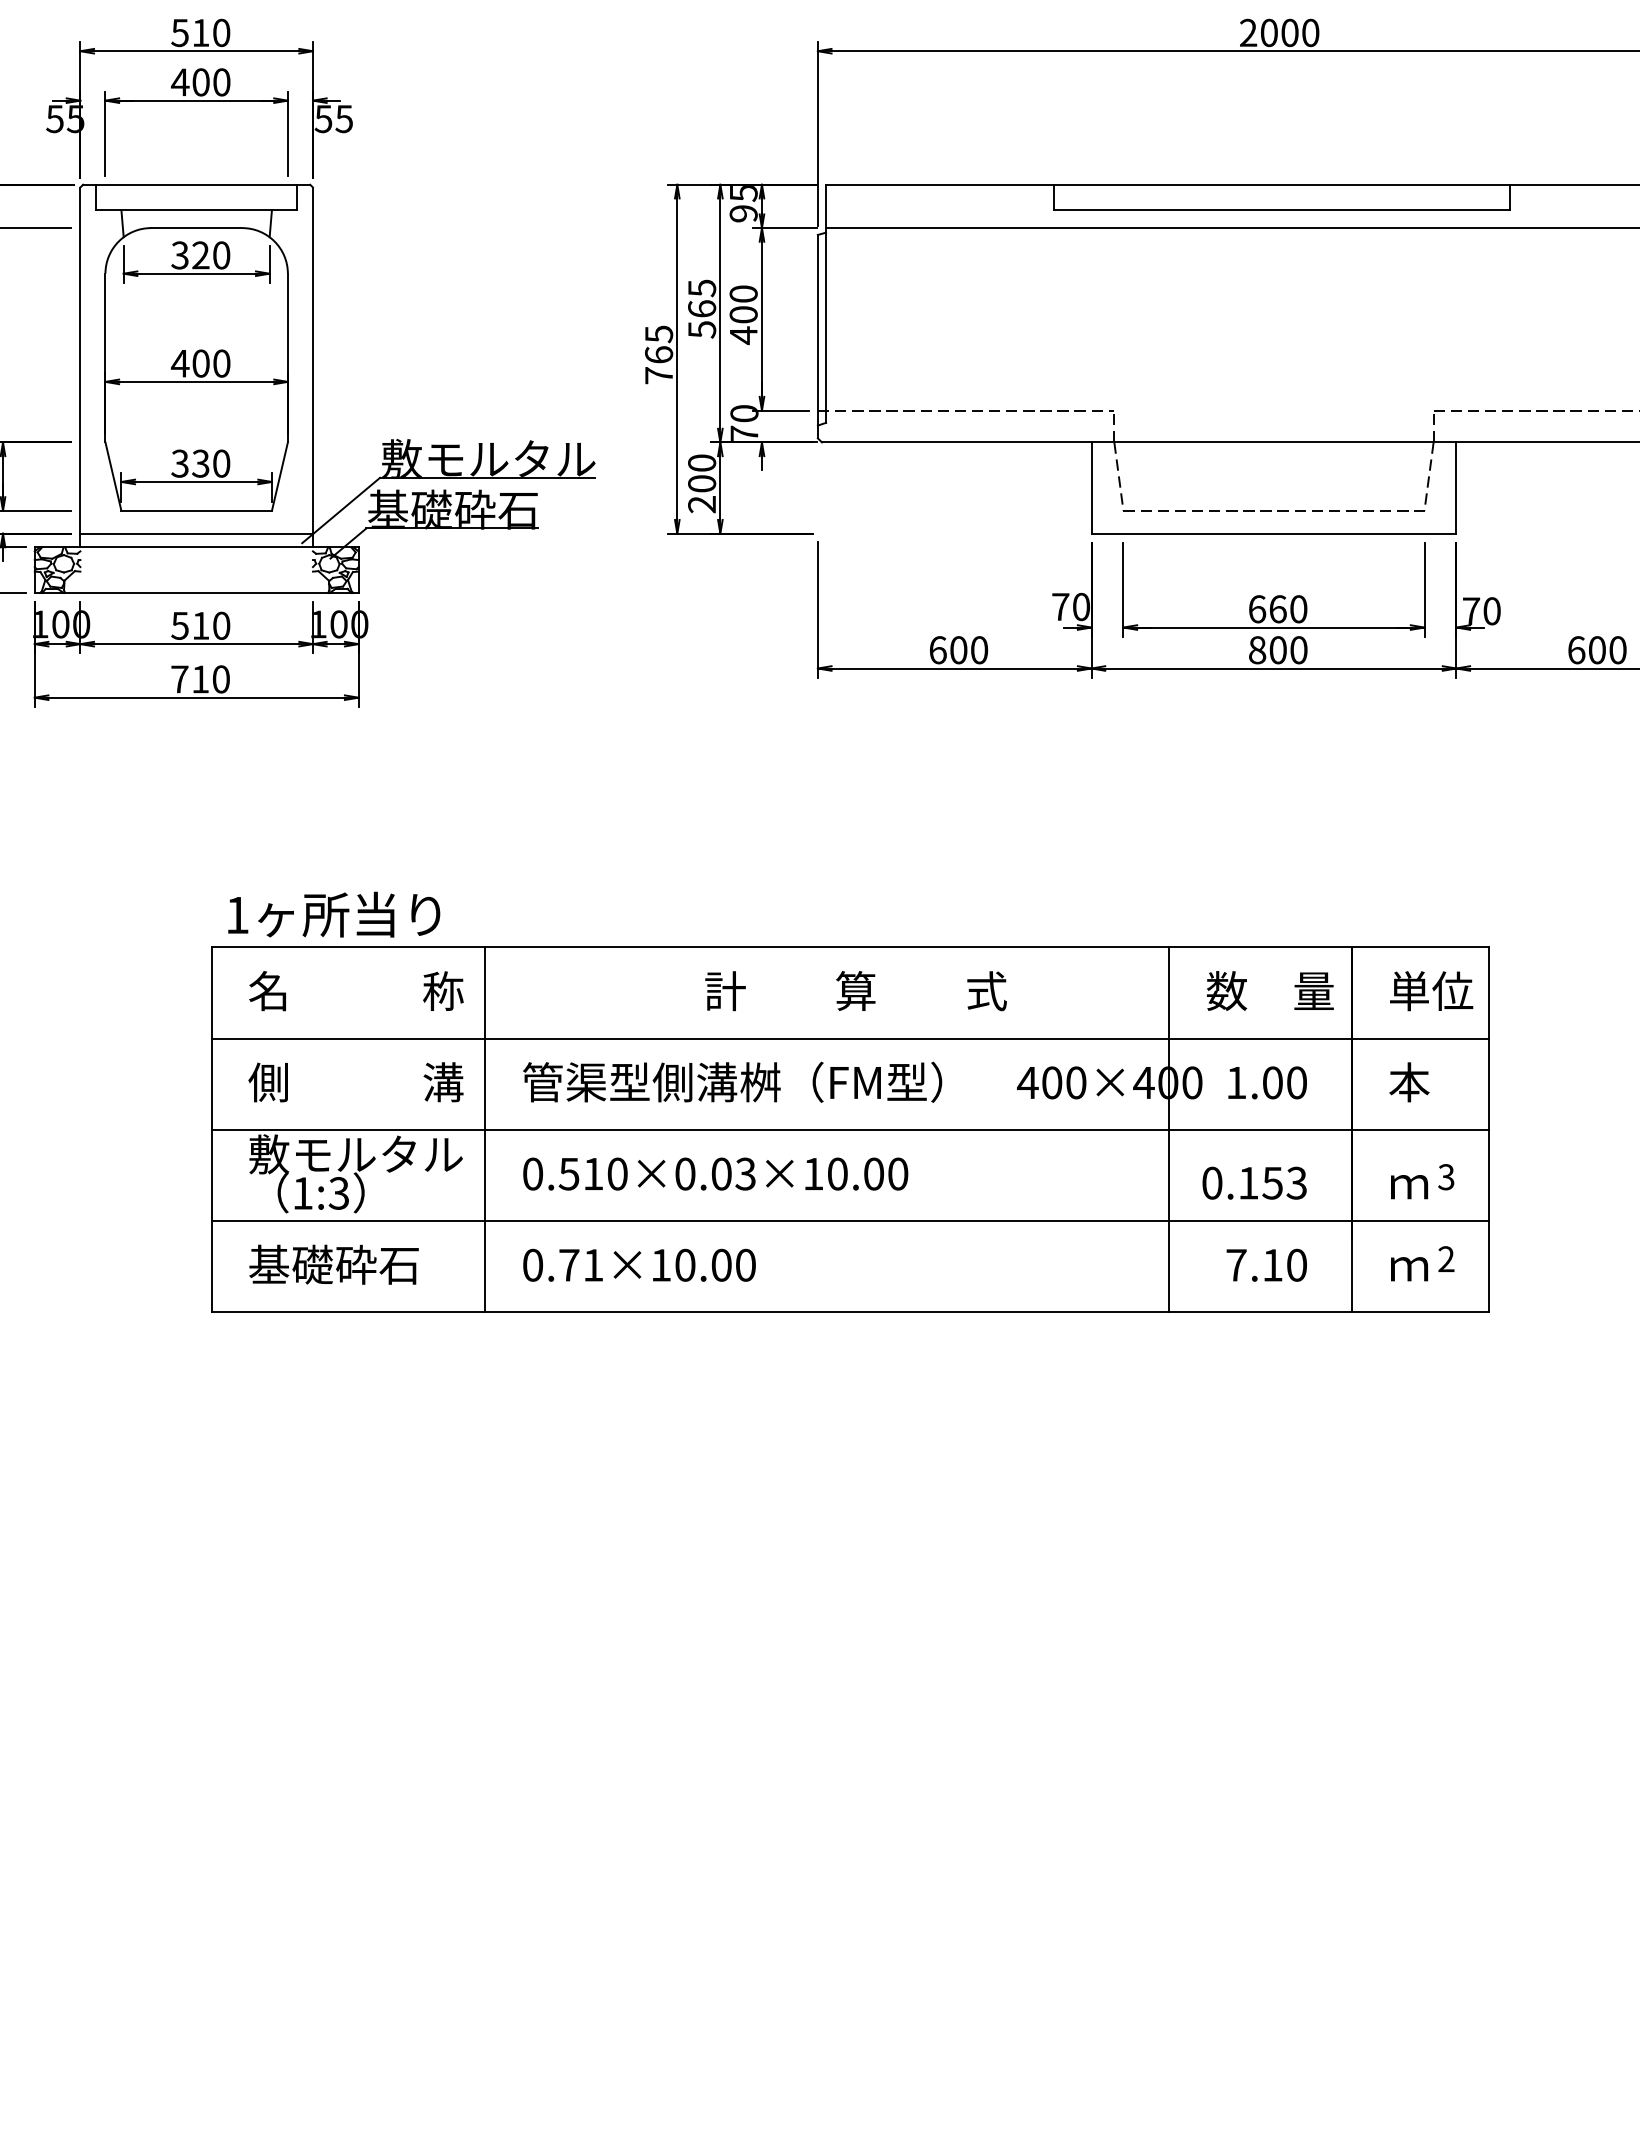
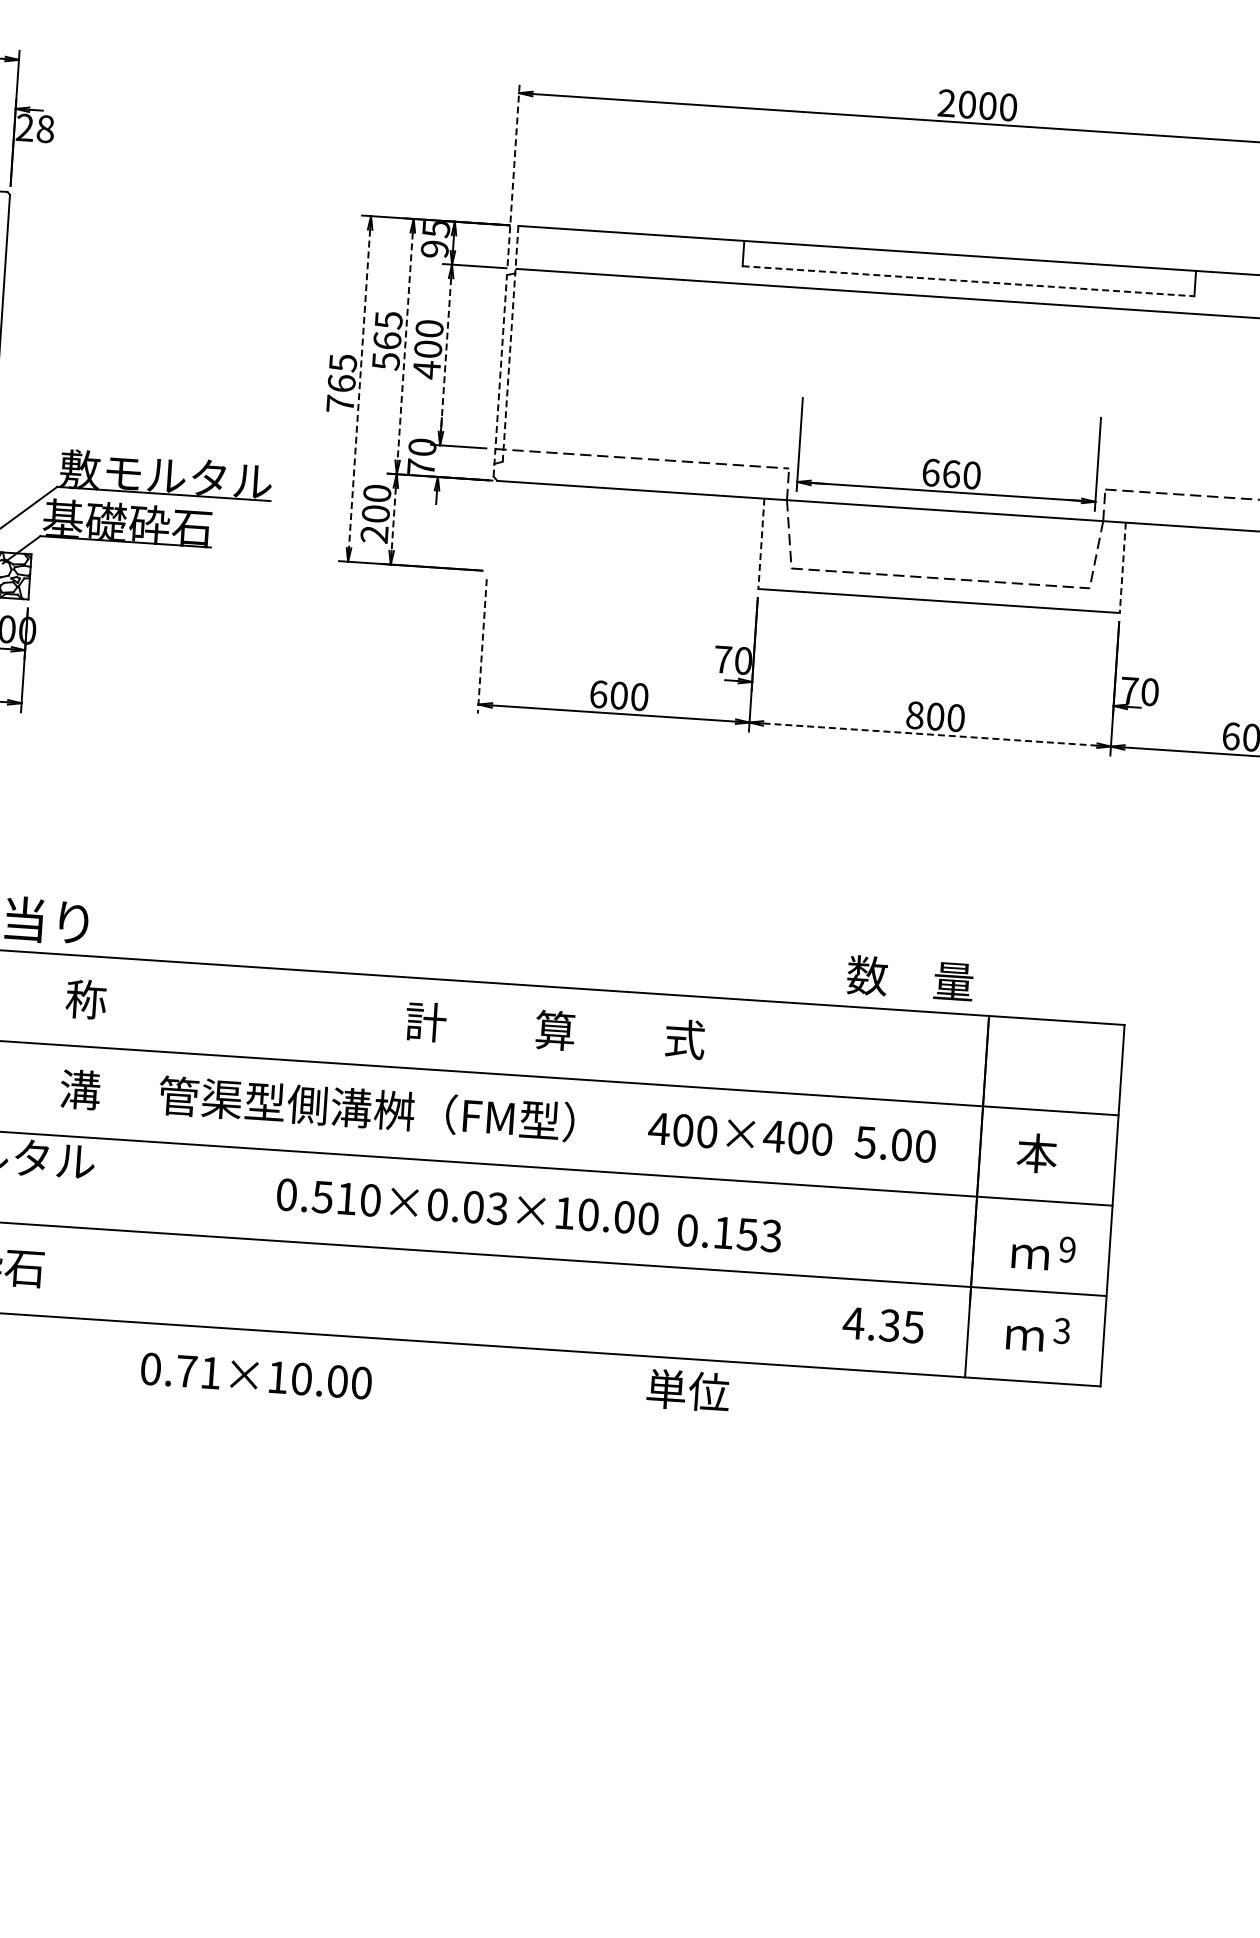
text: (333, 119) -> (34, 128), 55 -> 28
line: (817, 133) -> (513, 174), solid -> dashed
line: (1282, 210) -> (968, 281), solid -> dashed
line: (826, 303) -> (511, 343), solid -> dashed
line: (720, 314) -> (405, 347), solid -> dashed
line: (761, 319) -> (445, 355), solid -> dashed
line: (817, 336) -> (499, 375), solid -> dashed
line: (677, 359) -> (359, 389), solid -> dashed
line: (720, 488) -> (393, 519), solid -> dashed
line: (1091, 488) -> (761, 544), solid -> dashed
line: (1456, 488) -> (1122, 568), solid -> dashed
part: (1276, 595) -> (950, 460), moved
line: (817, 609) -> (481, 646), solid -> dashed
line: (1273, 668) -> (929, 734), solid -> dashed
text: (1270, 990) -> (910, 977), moved
text: (855, 991) -> (554, 1030), moved
text: (1431, 991) -> (688, 1391), moved
text: (1236, 1083) -> (865, 1143), 1.00 -> 5.00
line: (485, 1129) -> (118, 1139), removed
line: (1169, 1129) -> (796, 1184), removed
text: (715, 1173) -> (467, 1206), moved
text: (1446, 1177) -> (1067, 1250), 3 -> 9
text: (1254, 1182) -> (729, 1232), moved
text: (1446, 1259) -> (1062, 1331), 2 -> 3
text: (639, 1264) -> (256, 1375), moved
text: (1265, 1264) -> (882, 1324), 7.10 -> 4.35

